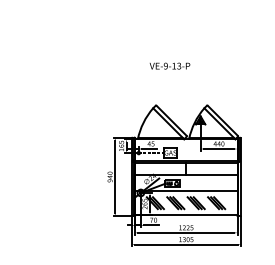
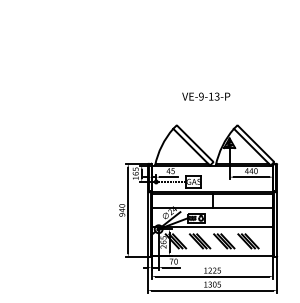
text: (169, 65) -> (205, 95), moved

